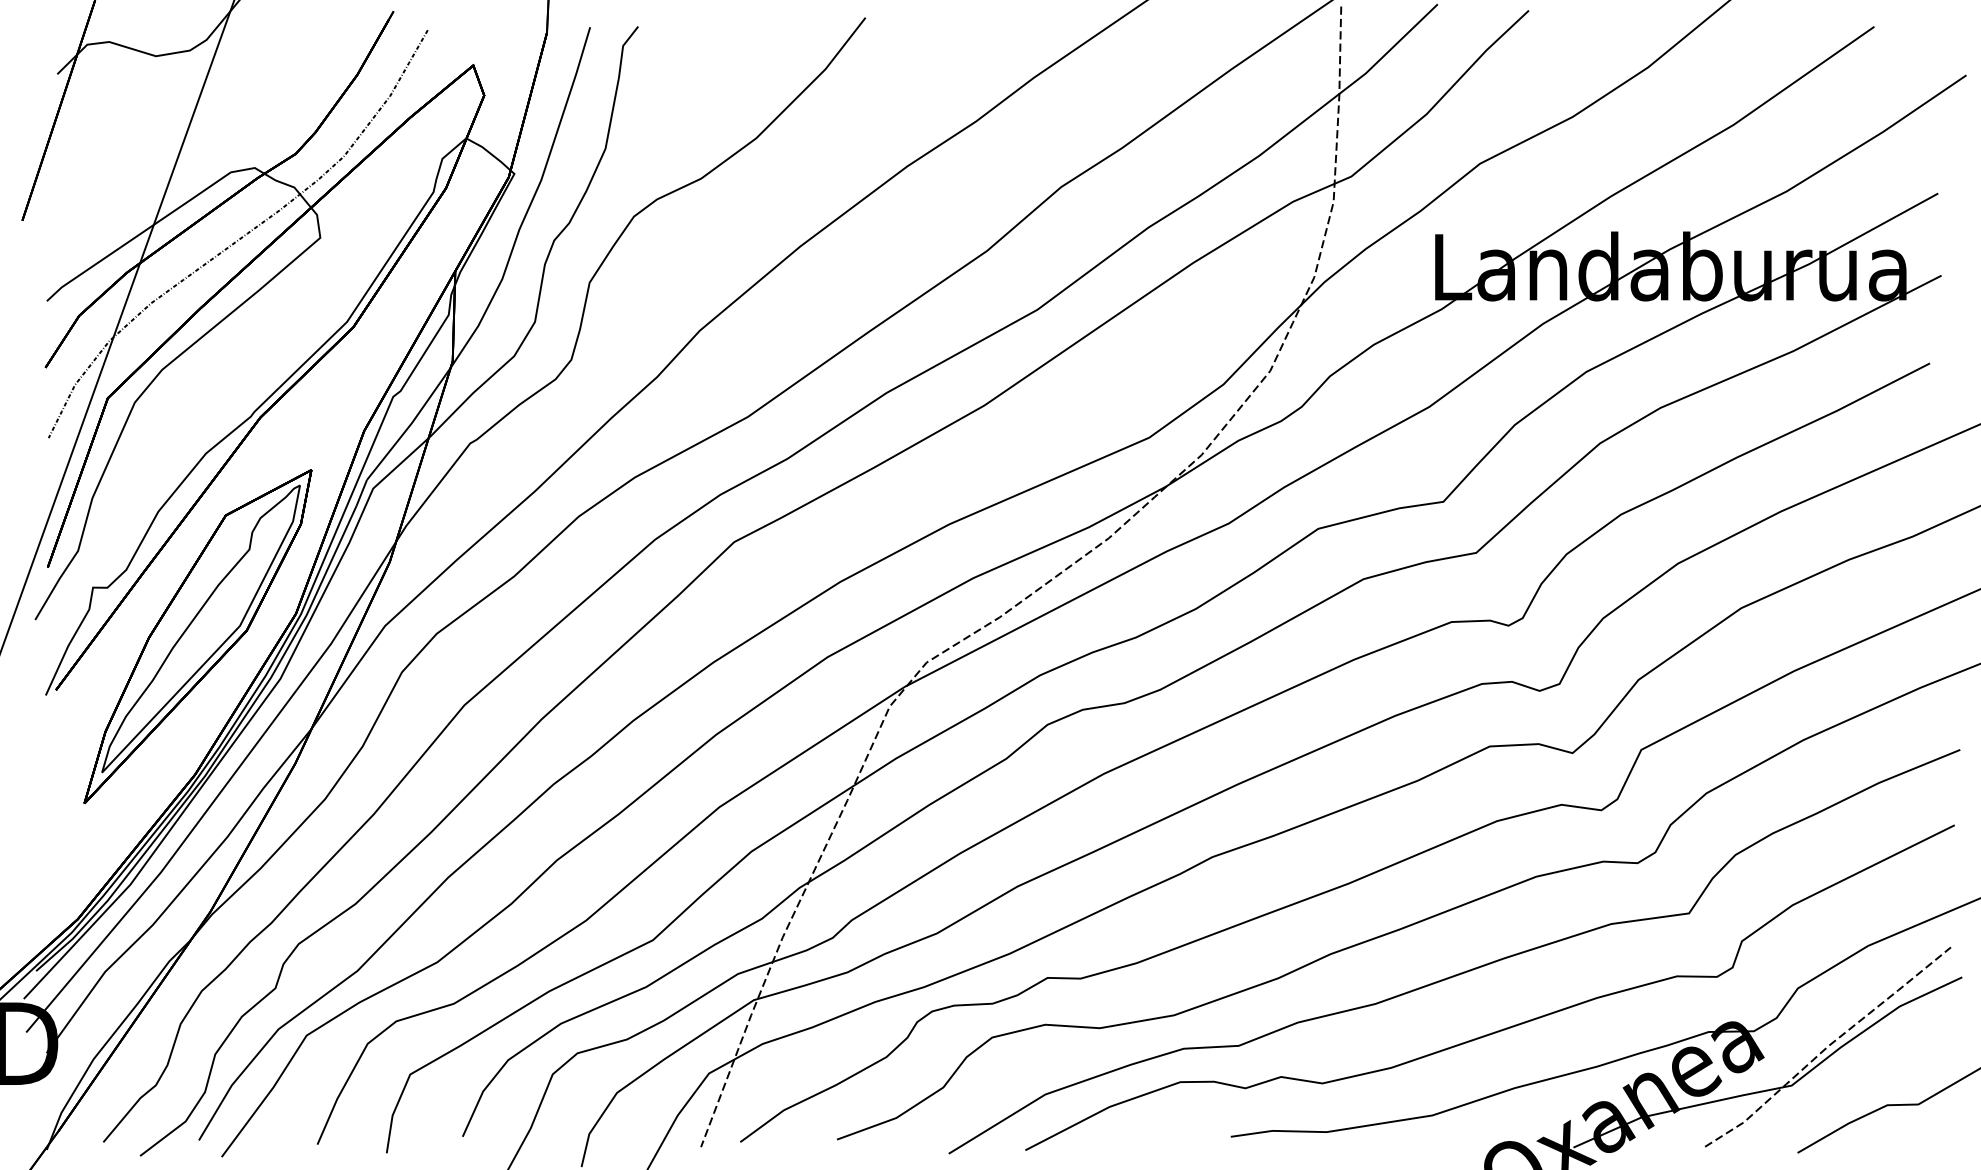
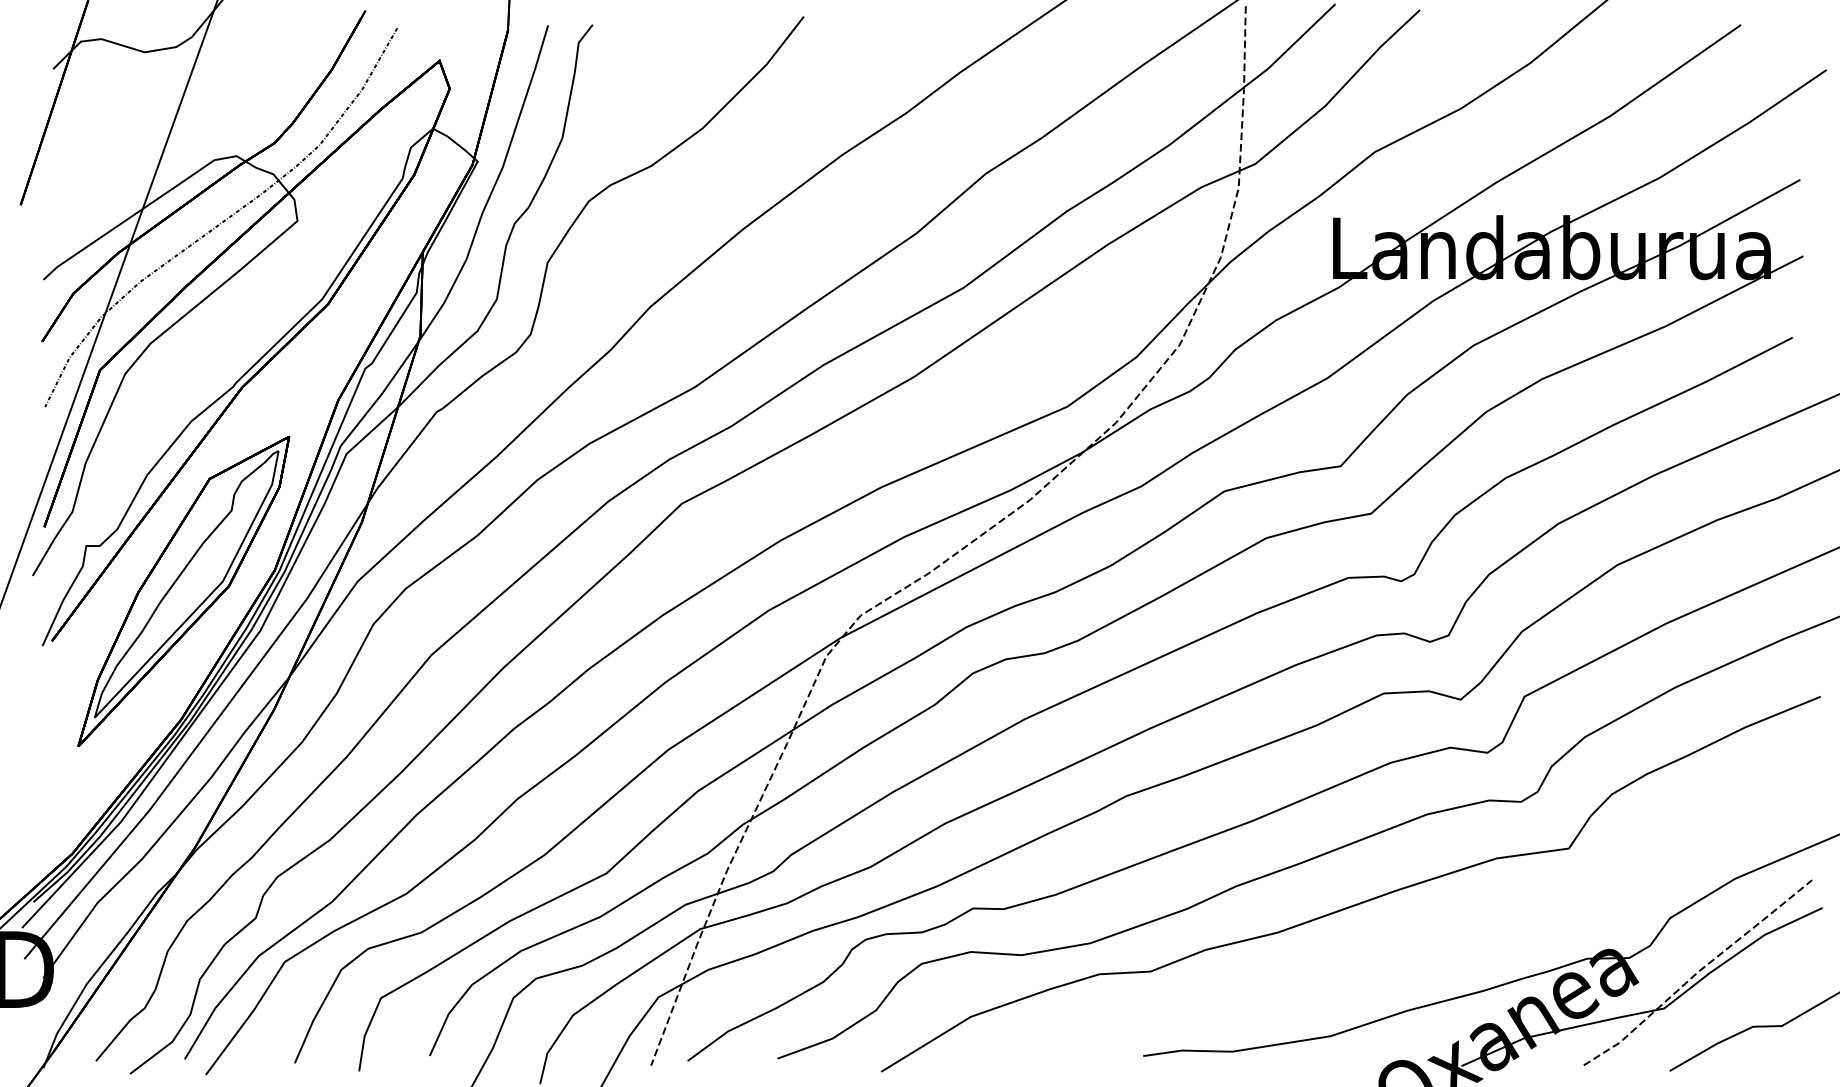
curve: (1503, 1028) -> (1396, 955), removed

